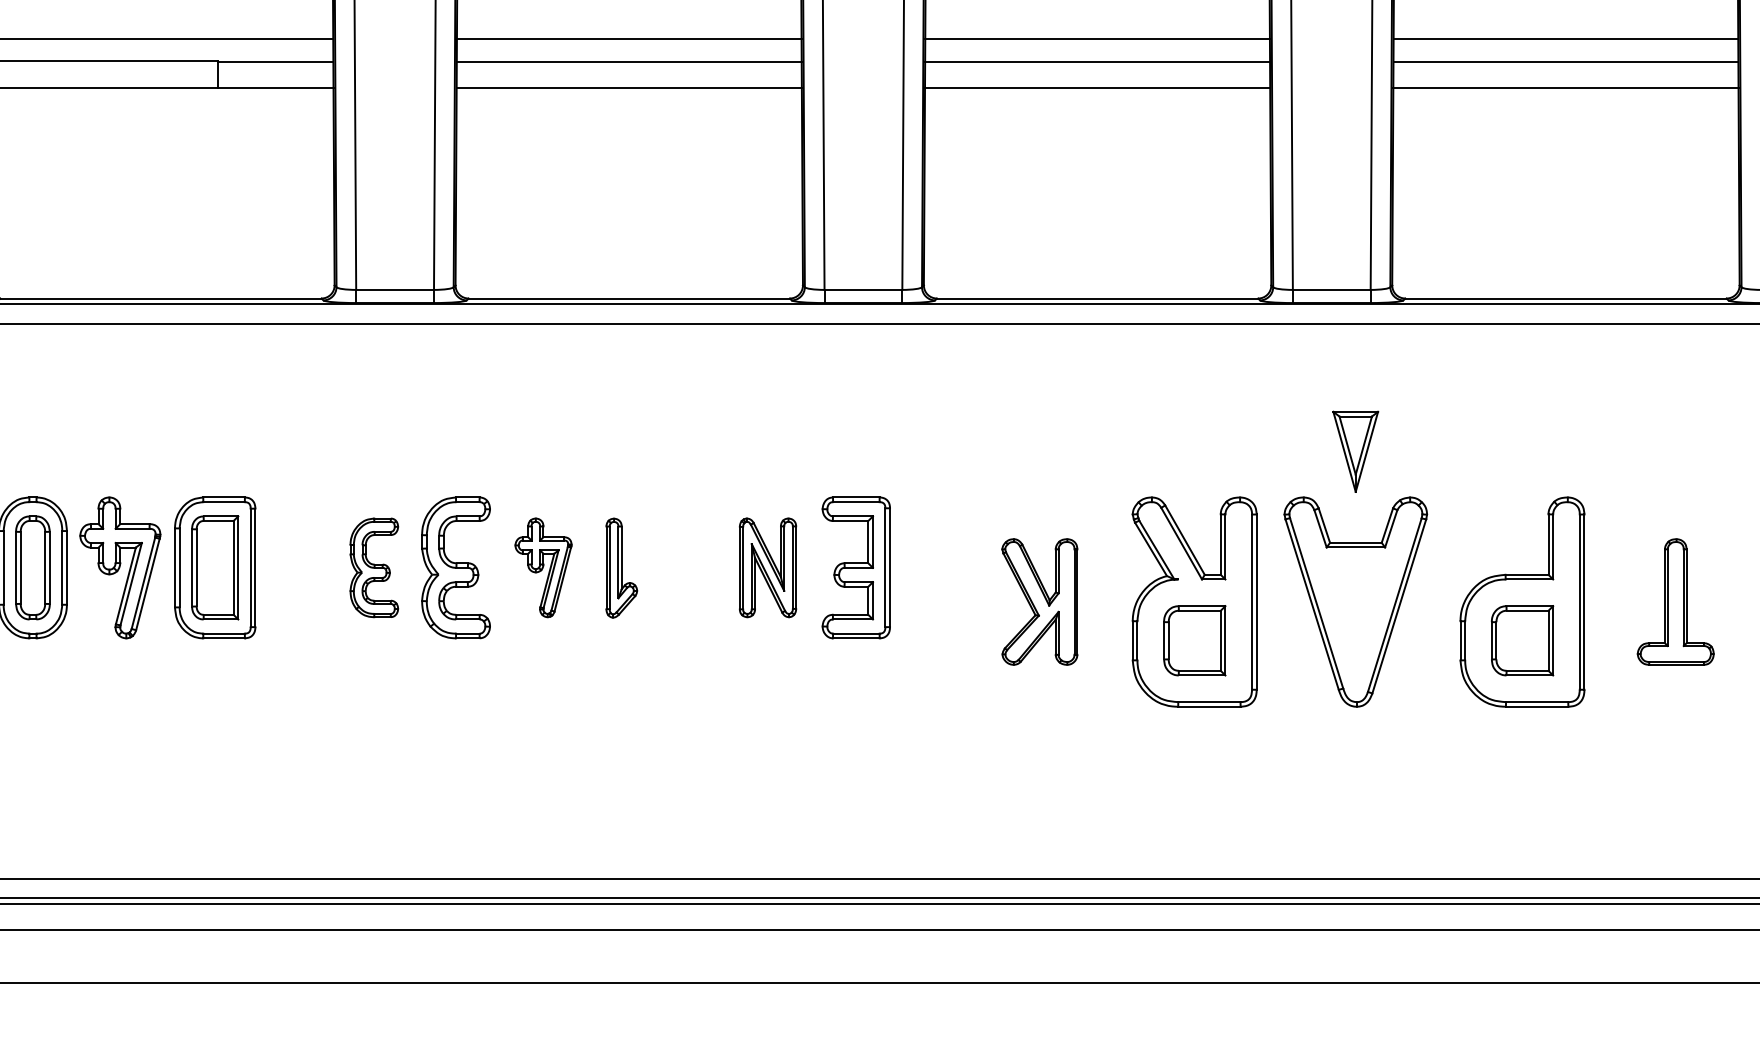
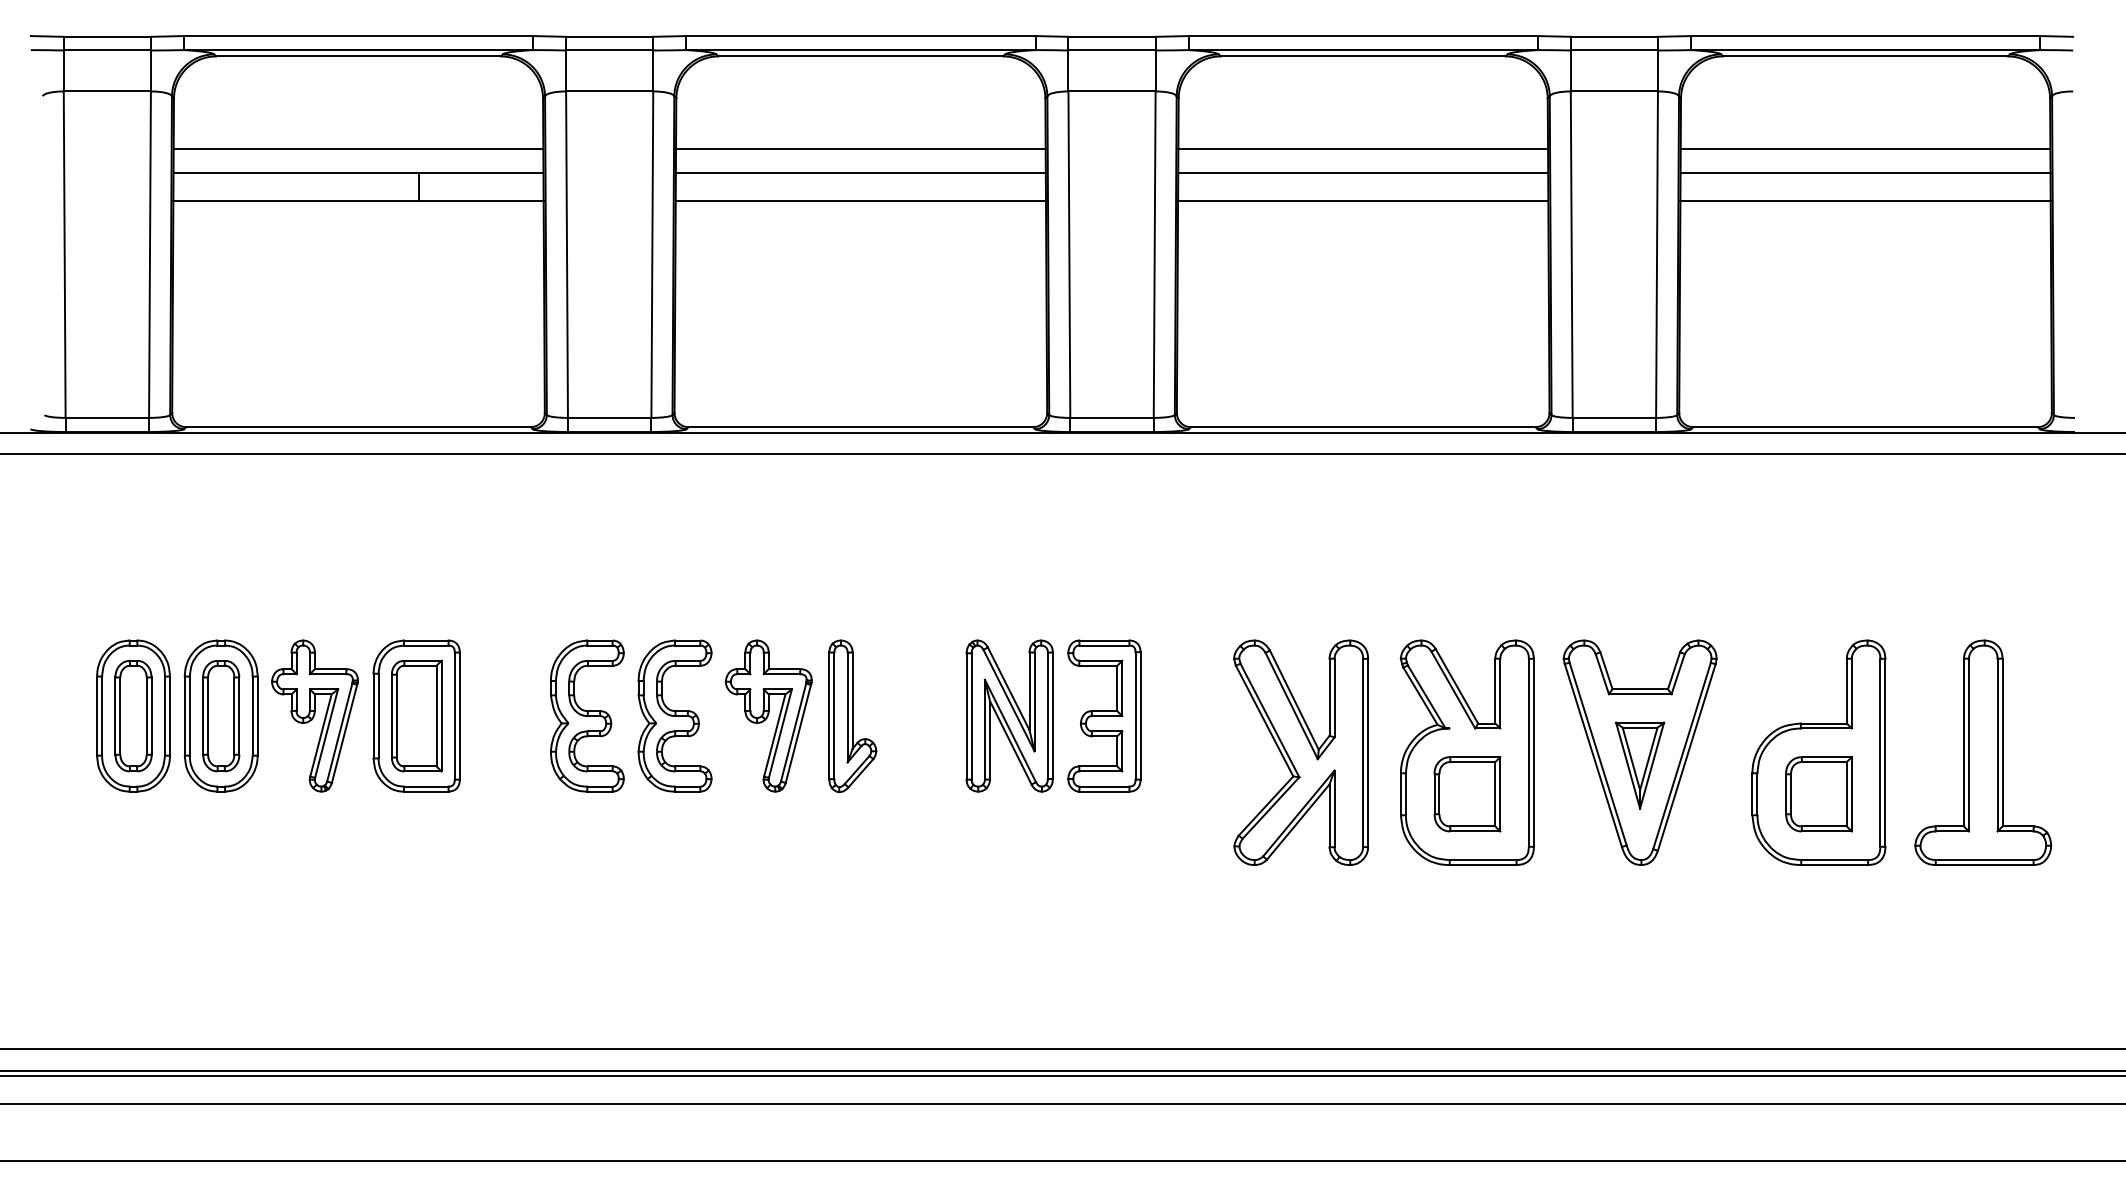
part: (1356, 451) -> (1640, 765), moved
part: (374, 567) -> (587, 715), size x1.43
part: (543, 567) -> (768, 715), size x1.43
part: (767, 567) -> (1009, 715), size x1.43
part: (621, 568) -> (852, 716), size x1.43
part: (1040, 601) -> (1301, 752), size x1.67
part: (1675, 601) -> (1983, 752), size x1.67

